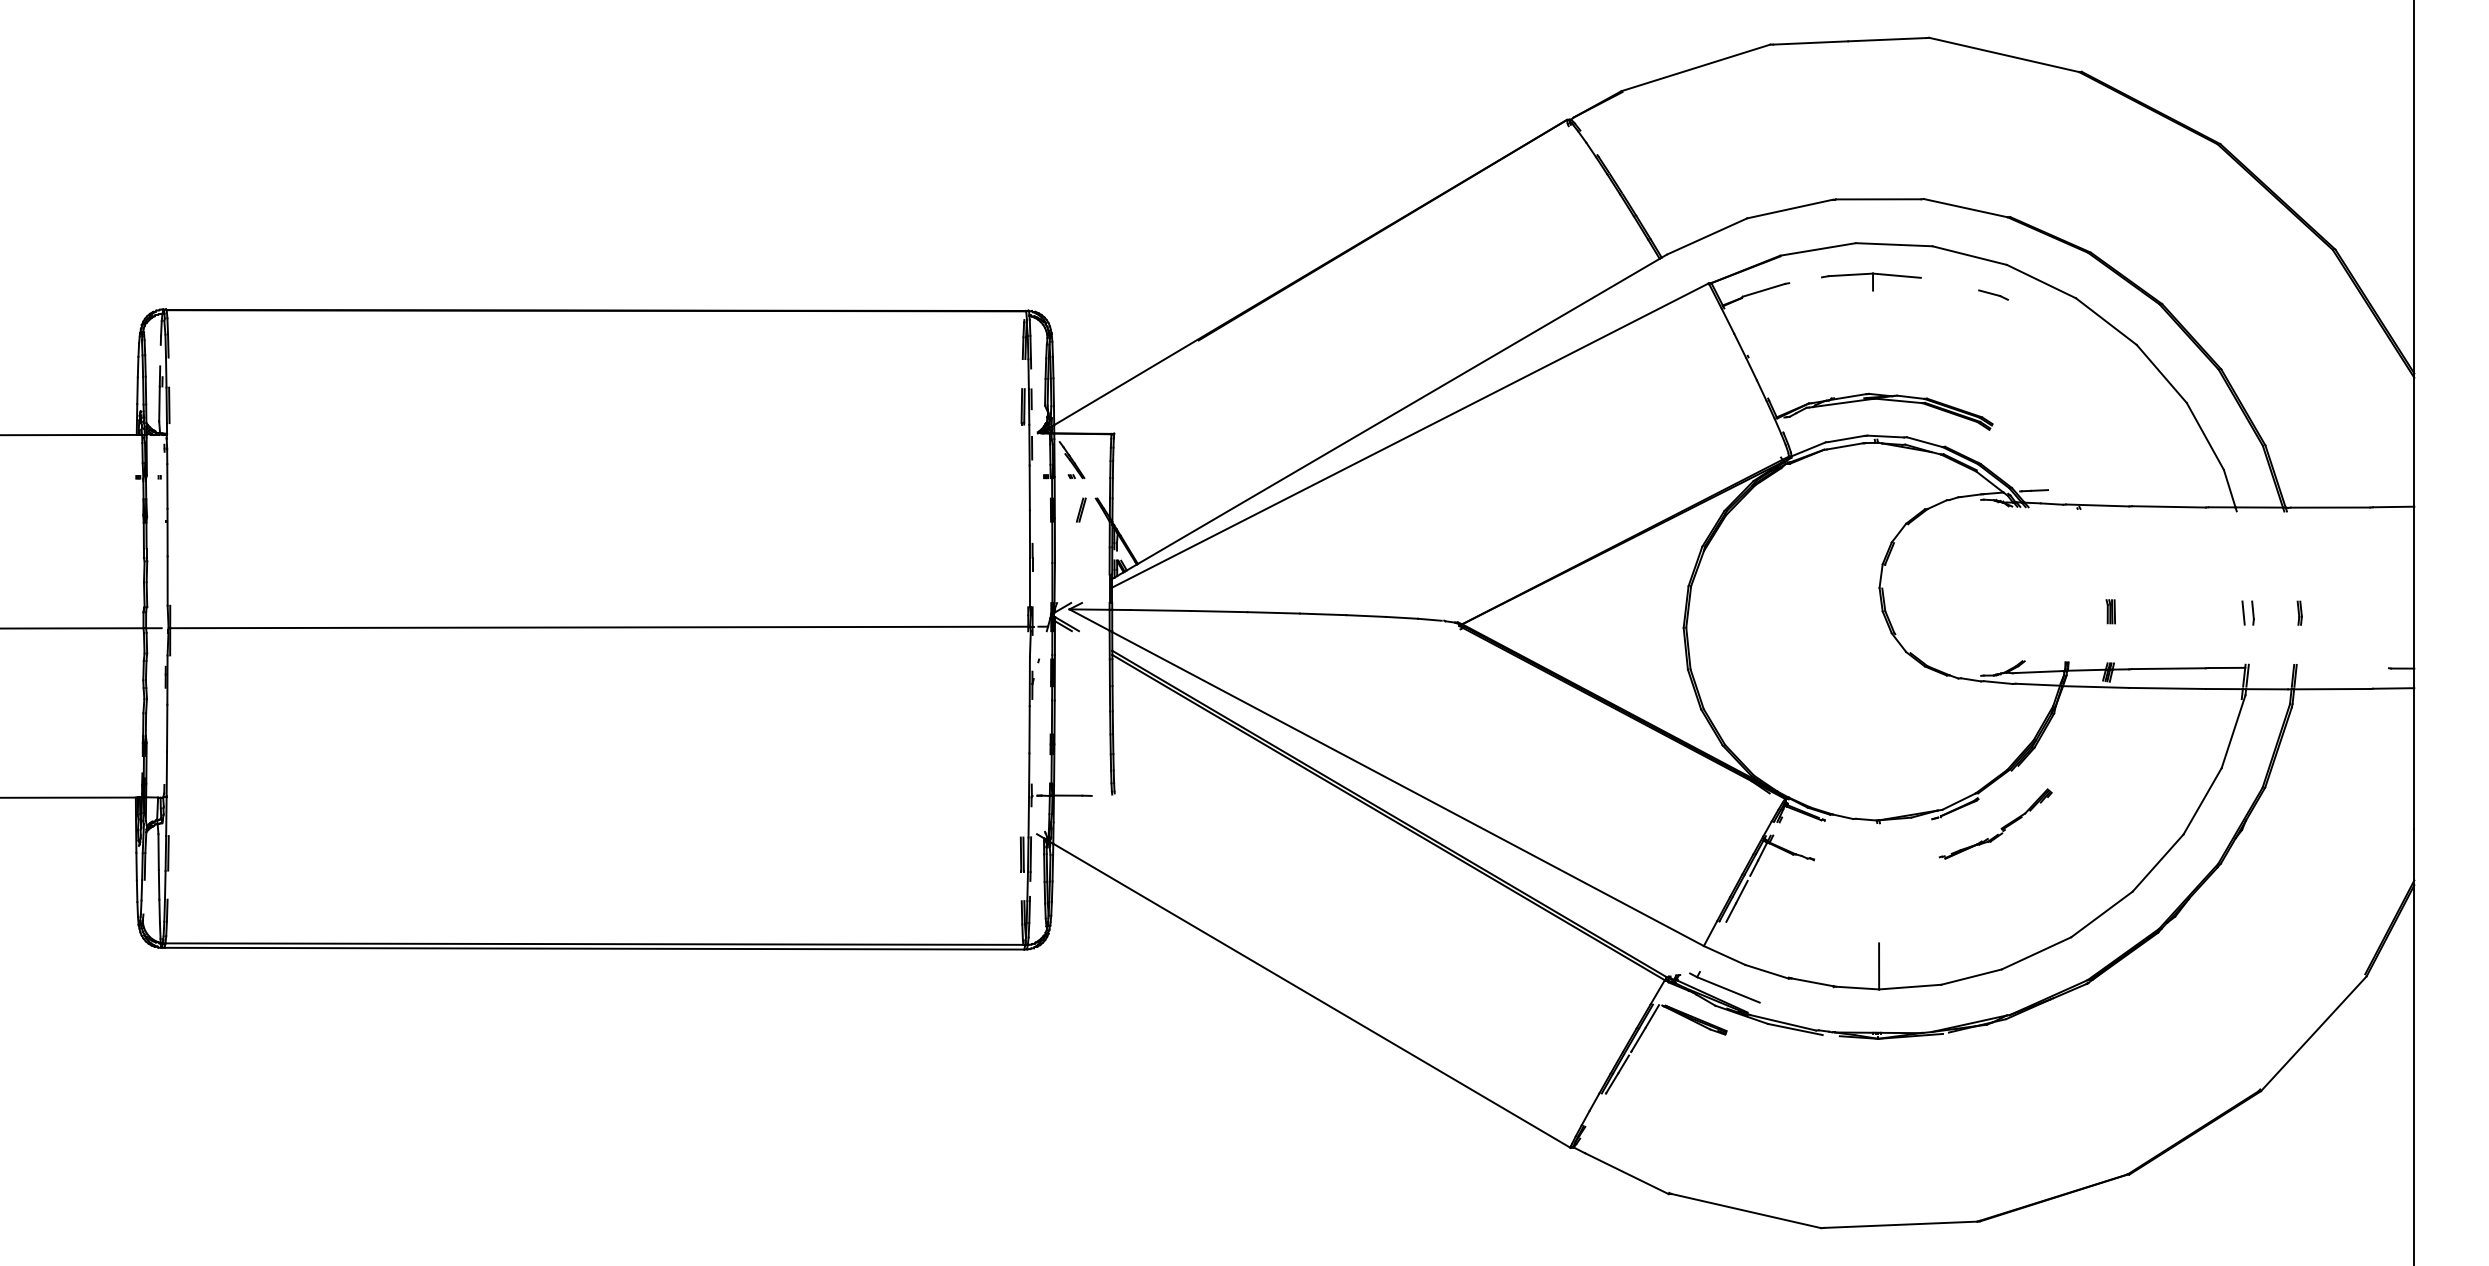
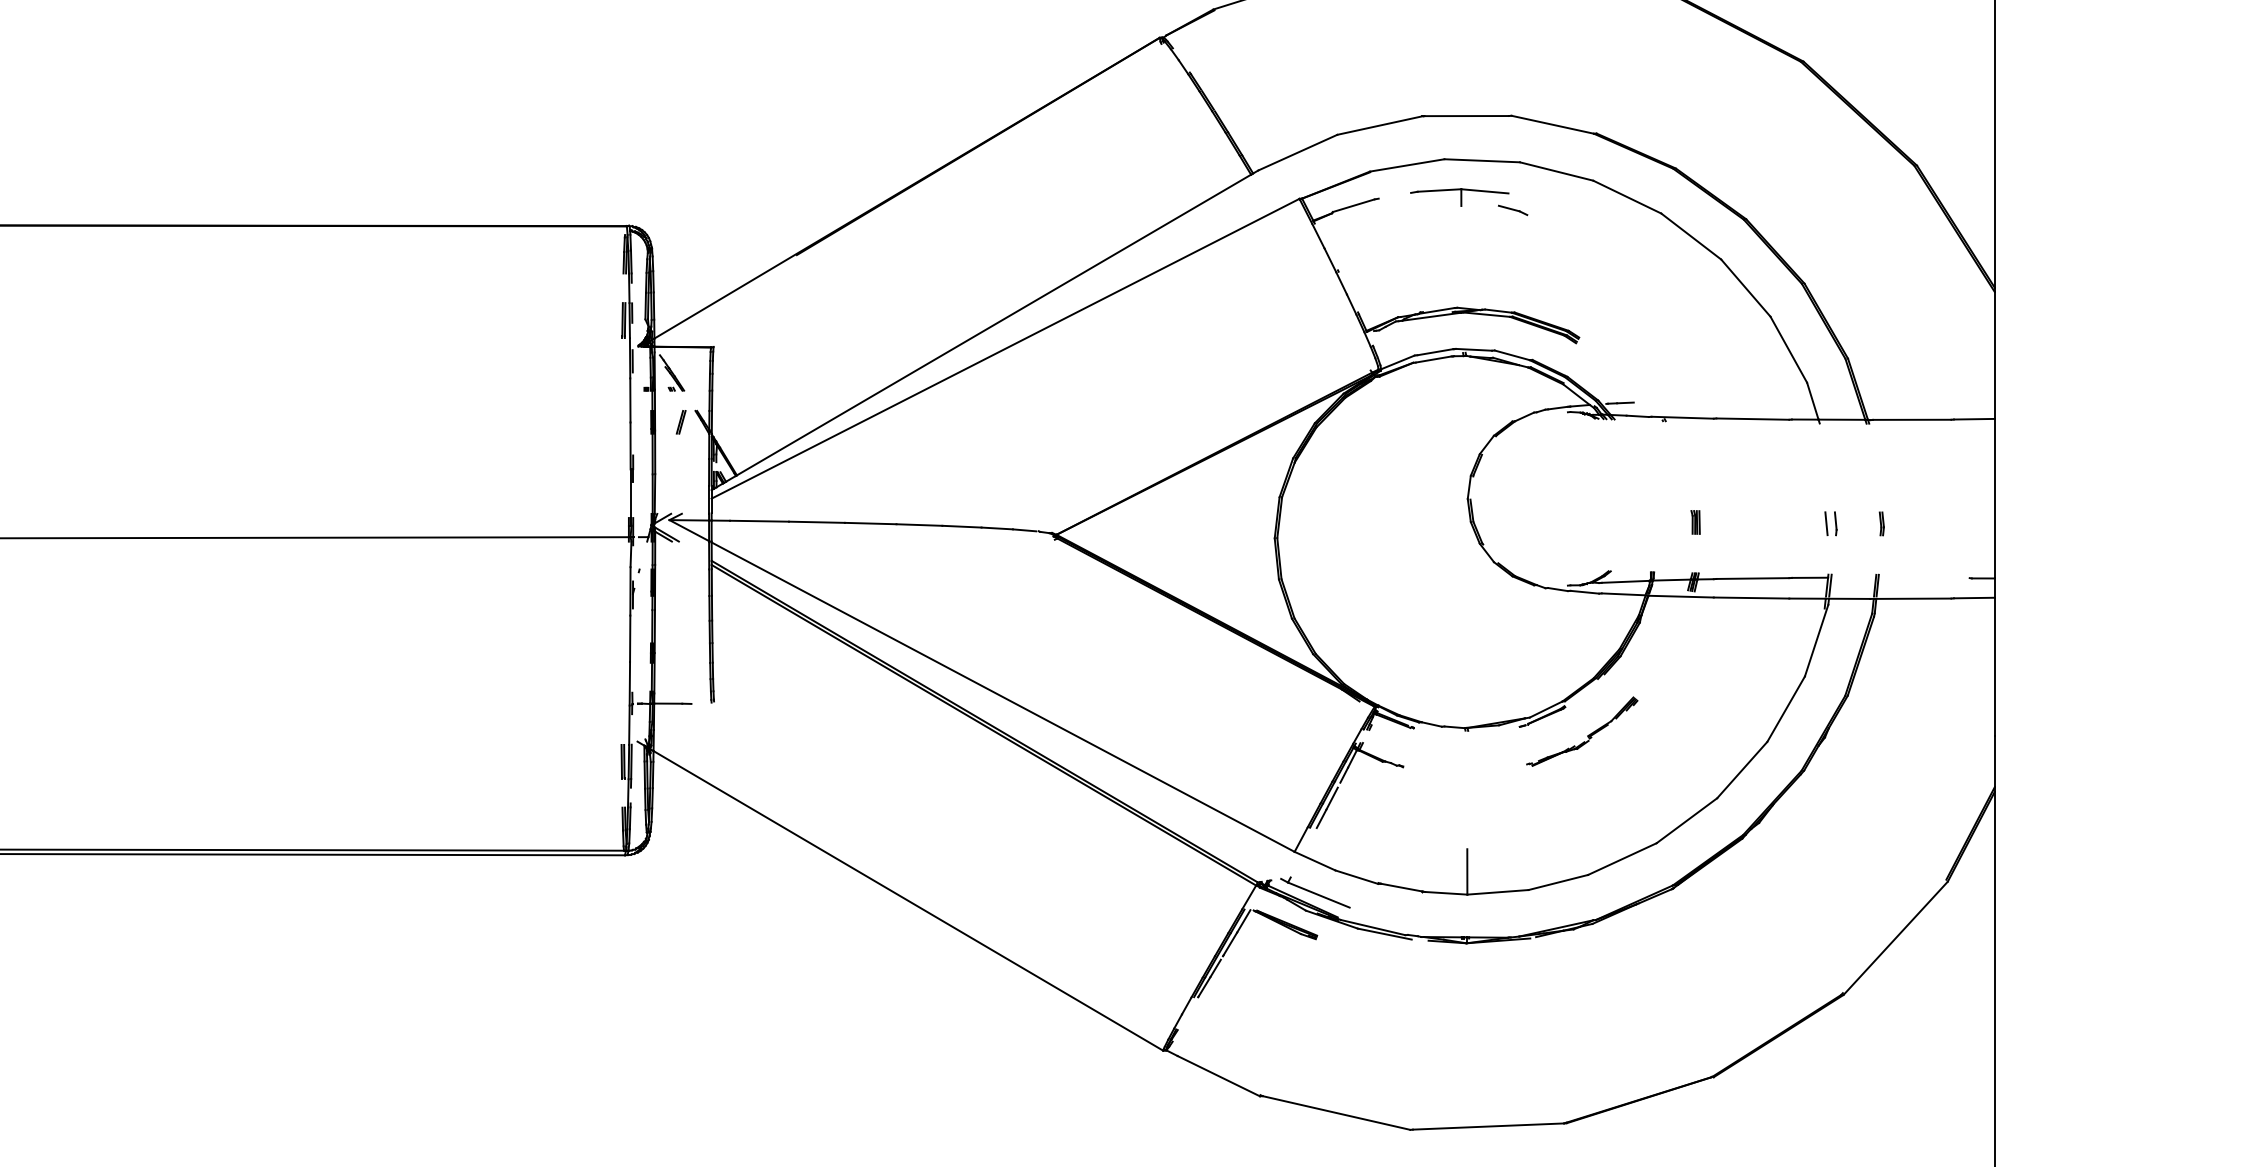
part: (1993, 294) -> (1513, 209), moved

